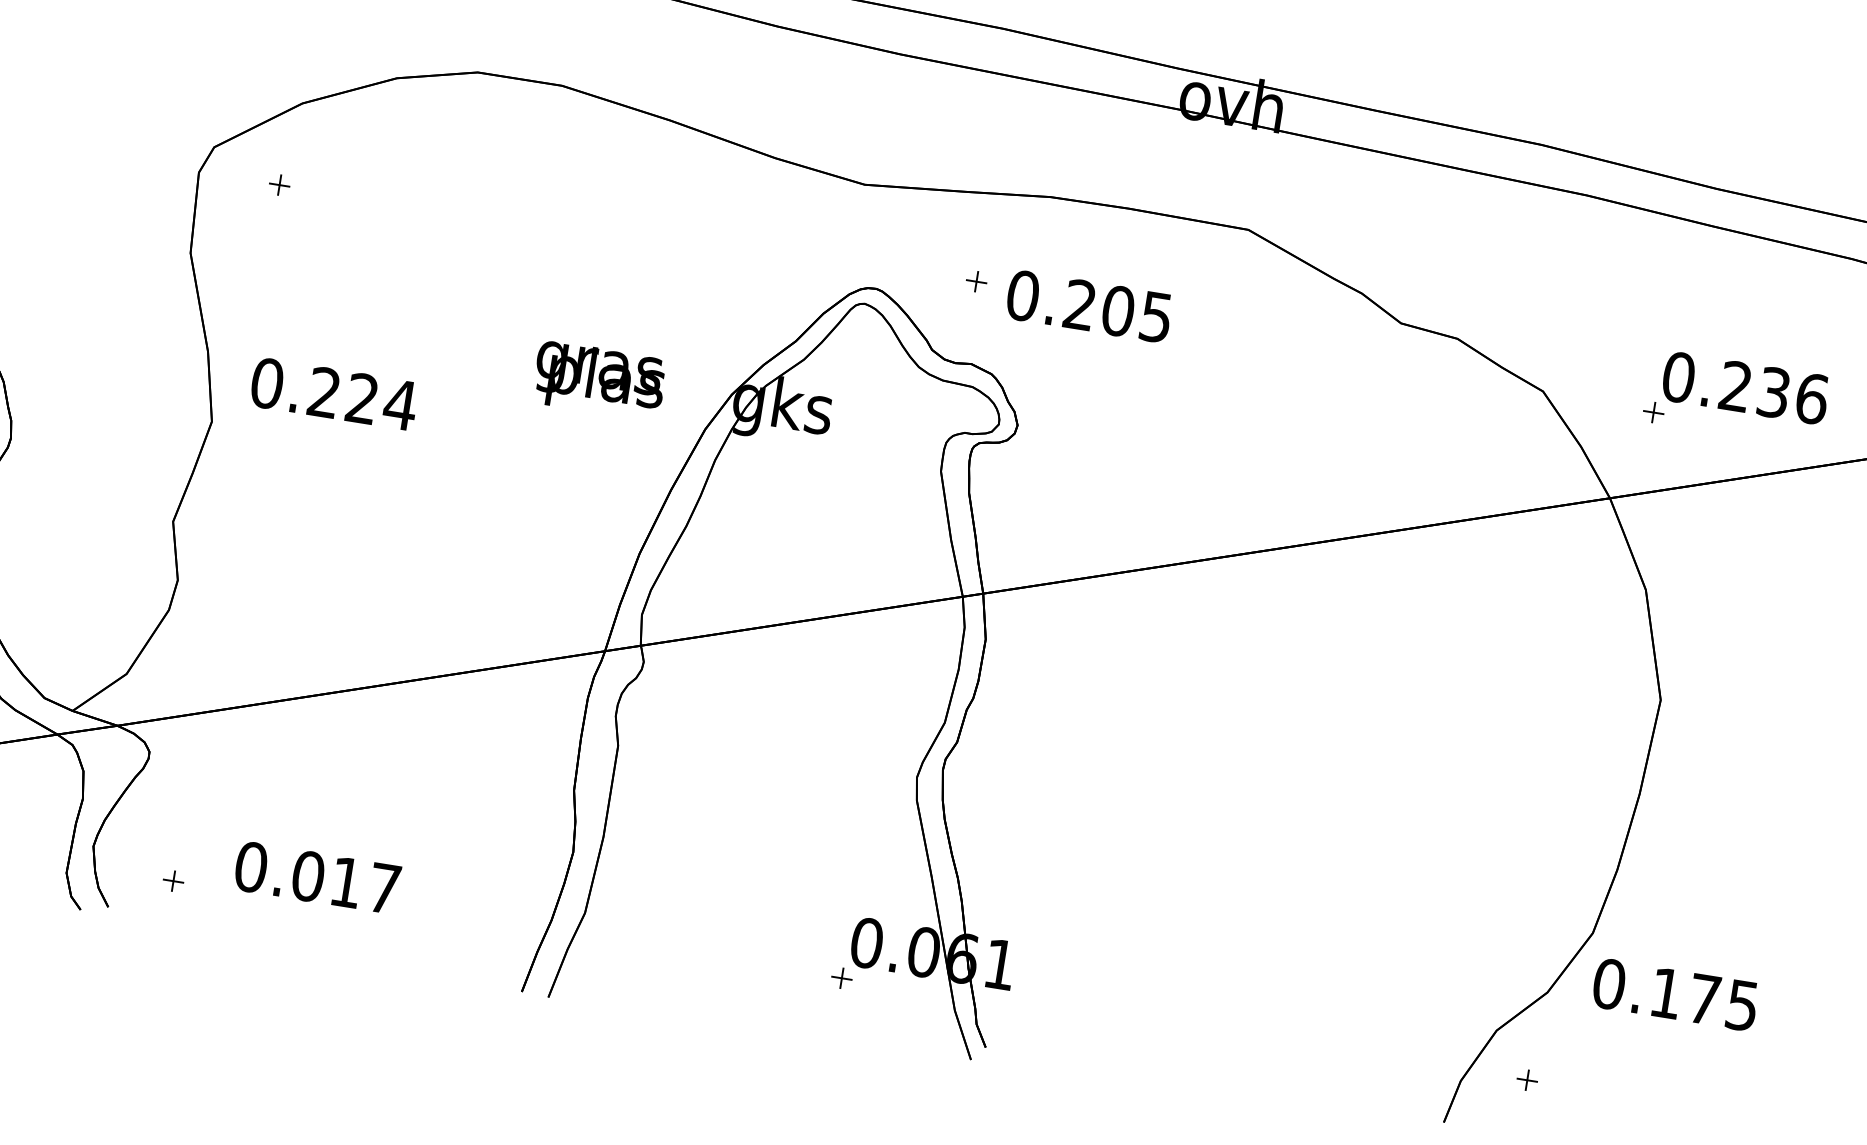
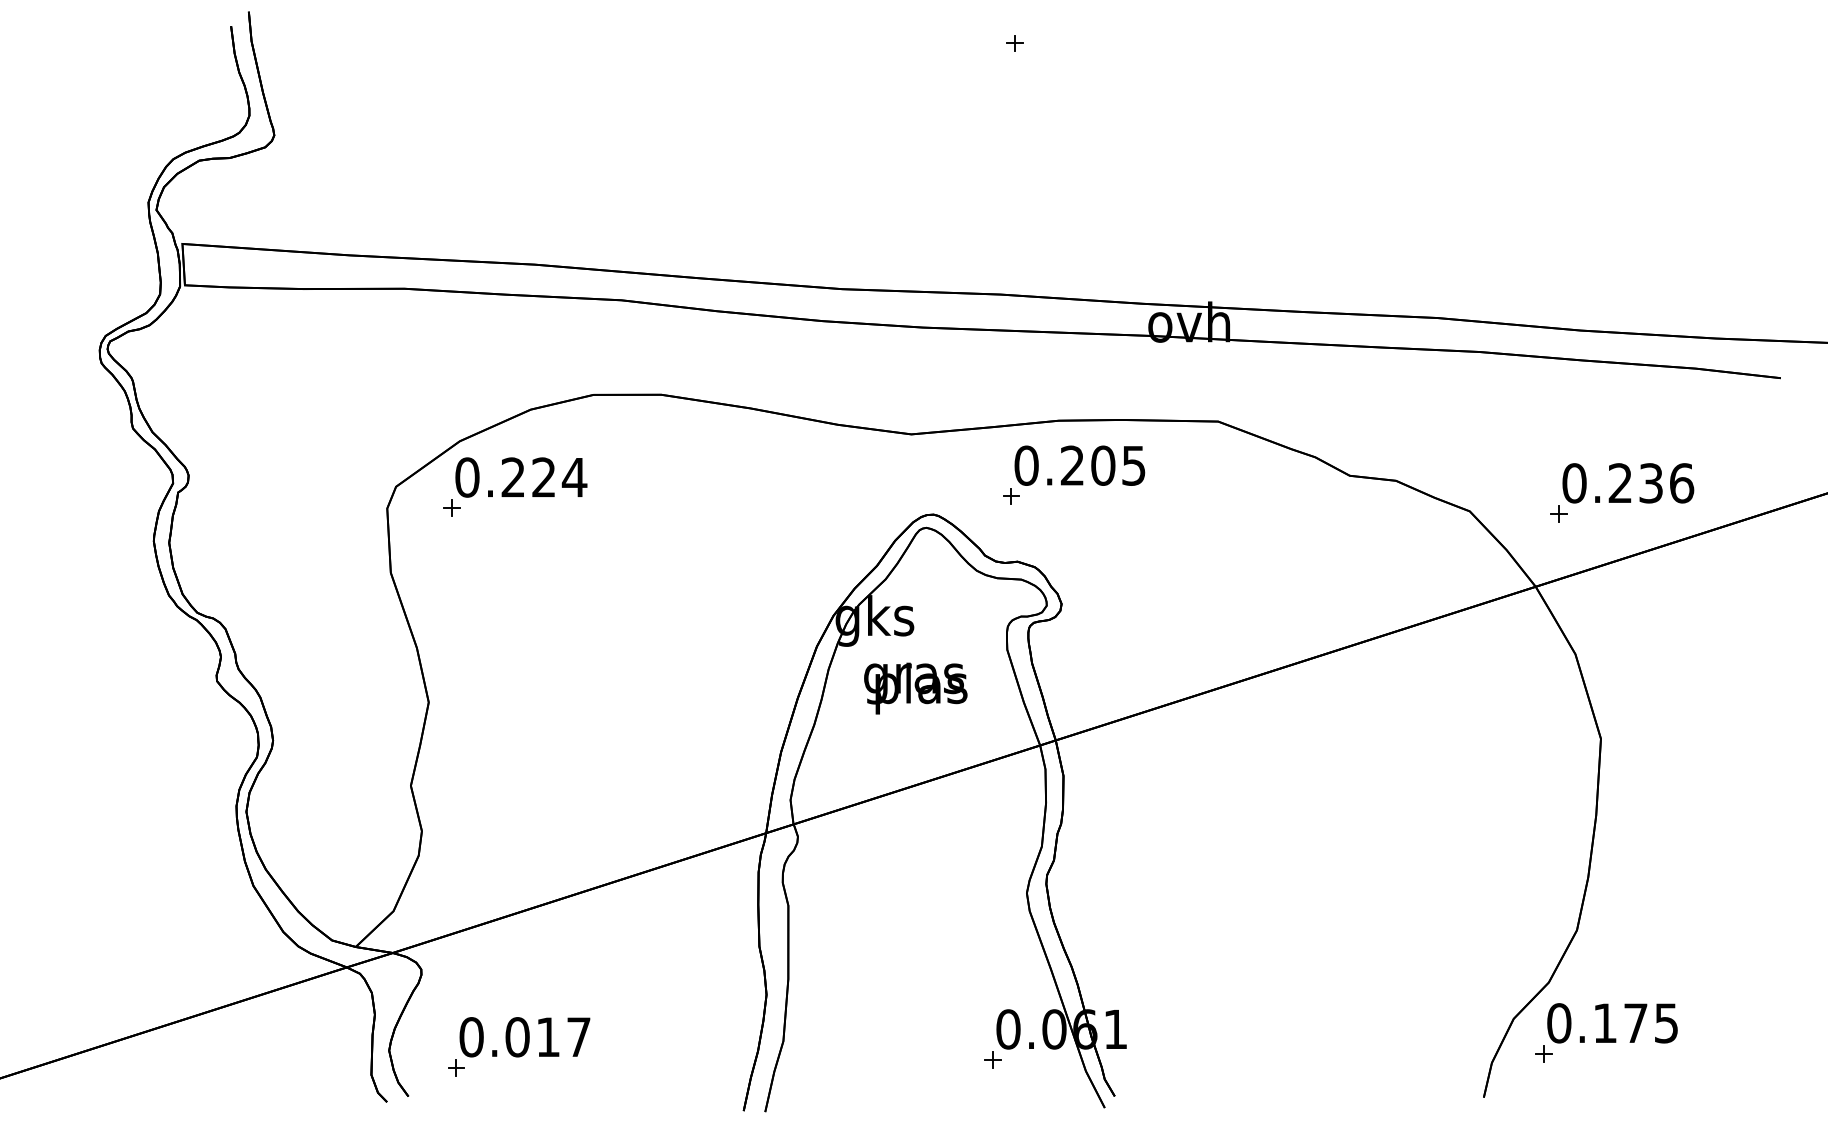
text: (1088, 306) -> (1079, 465), moved
text: (599, 380) -> (915, 688), moved
text: (334, 394) -> (521, 477), moved
text: (316, 878) -> (524, 1037), moved
text: (1675, 995) -> (1612, 1023), moved

